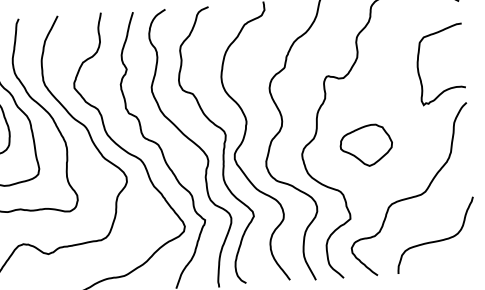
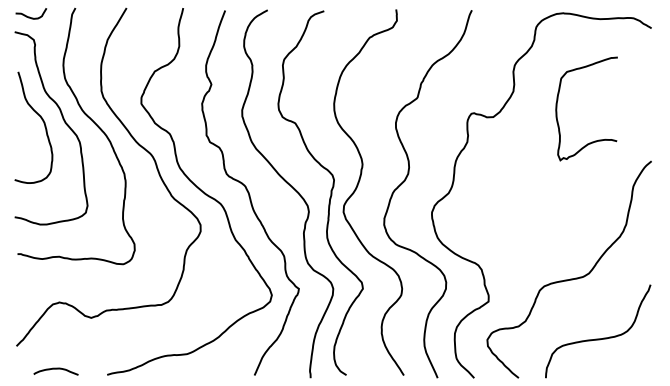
curve: (418, 65) -> (557, 108), moved
part: (366, 145) -> (516, 207), removed

